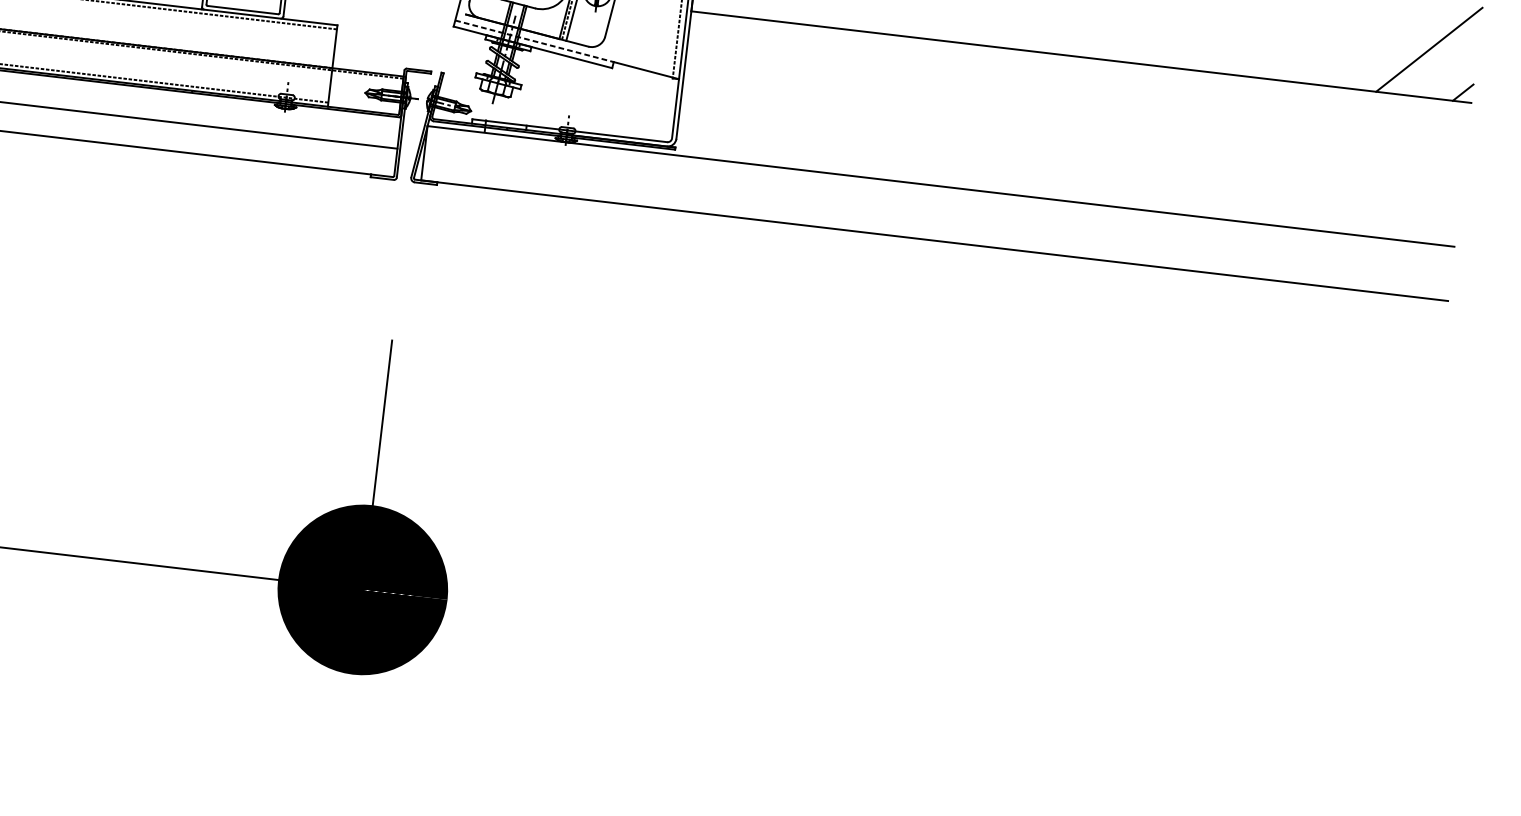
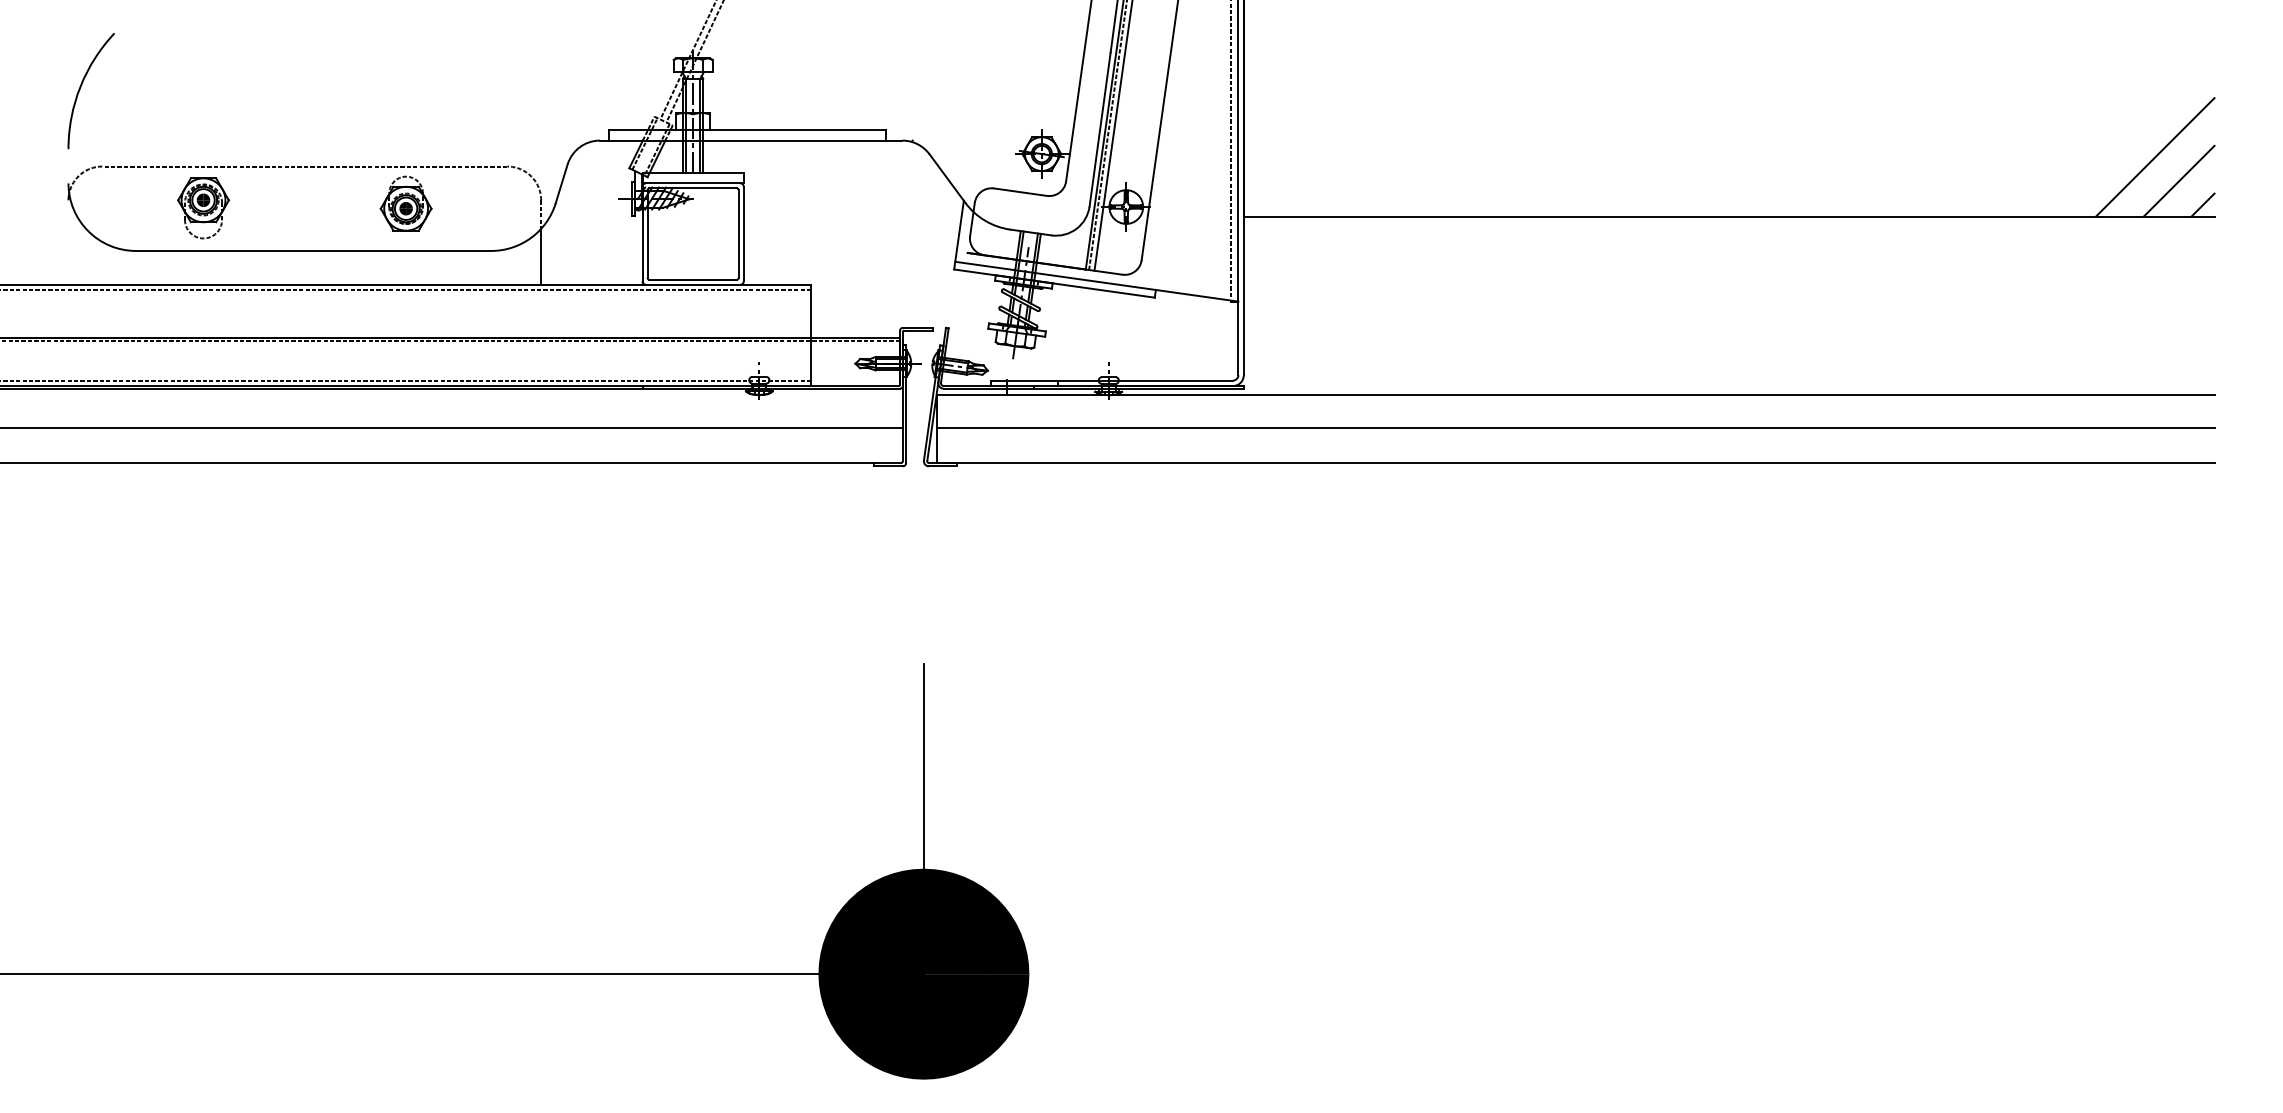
line: (535, 41) -> (1056, 275), dashed -> solid
line: (1445, 70) -> (2178, 180), added
line: (937, 212) -> (1575, 427), added

